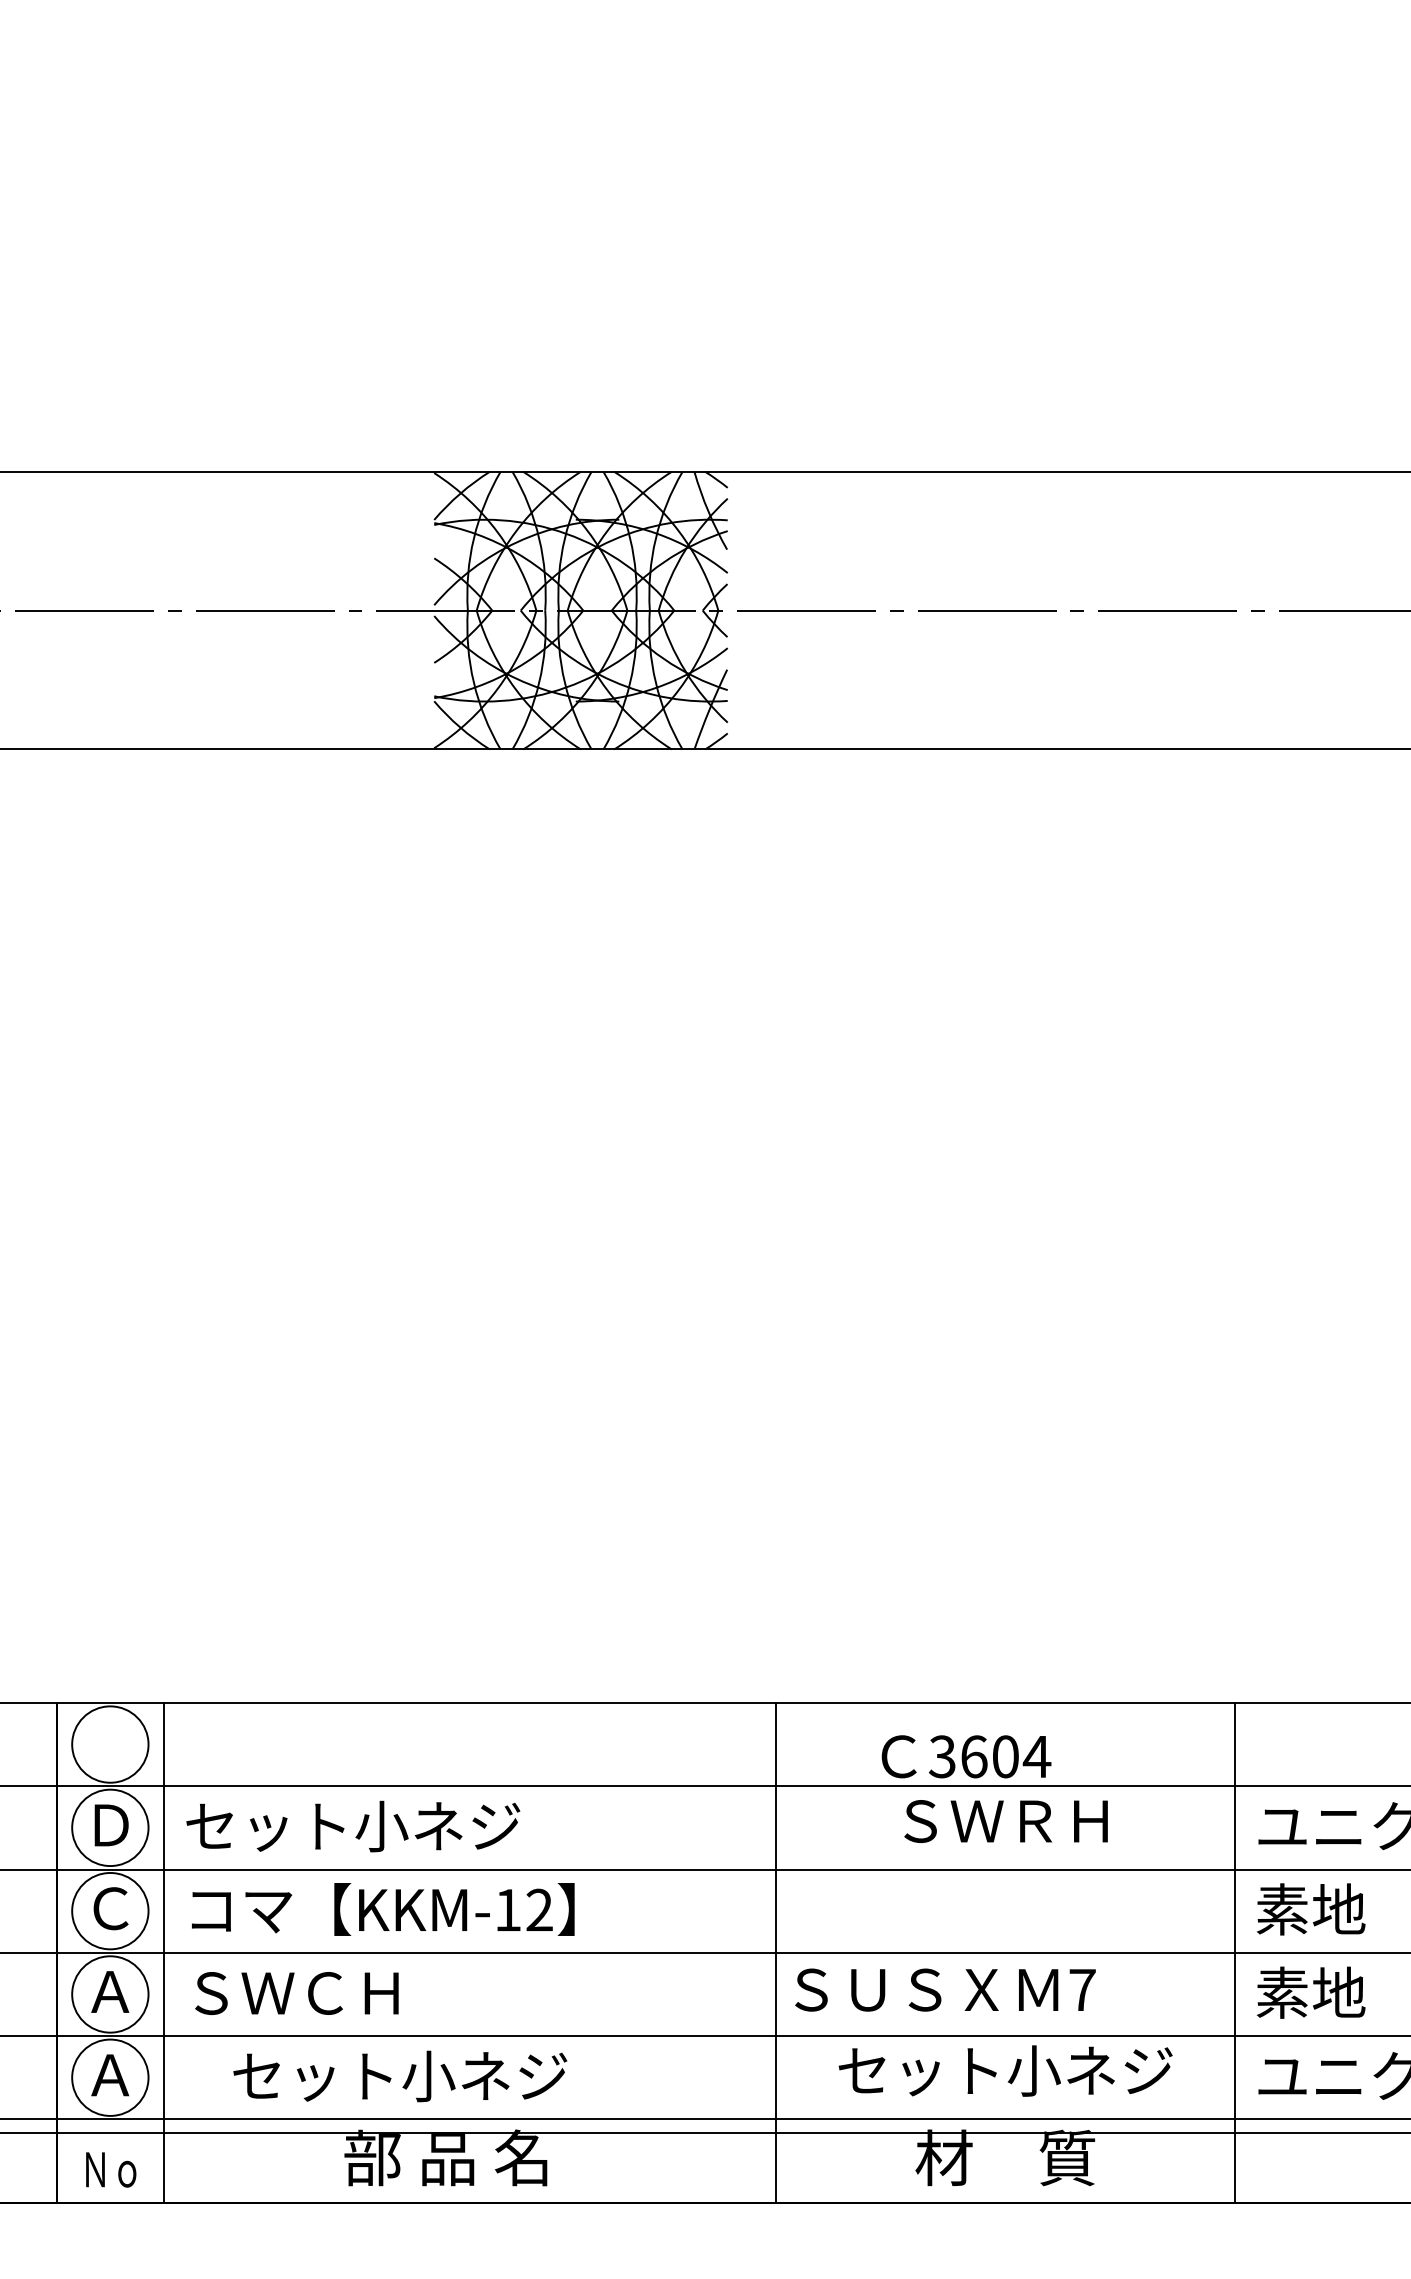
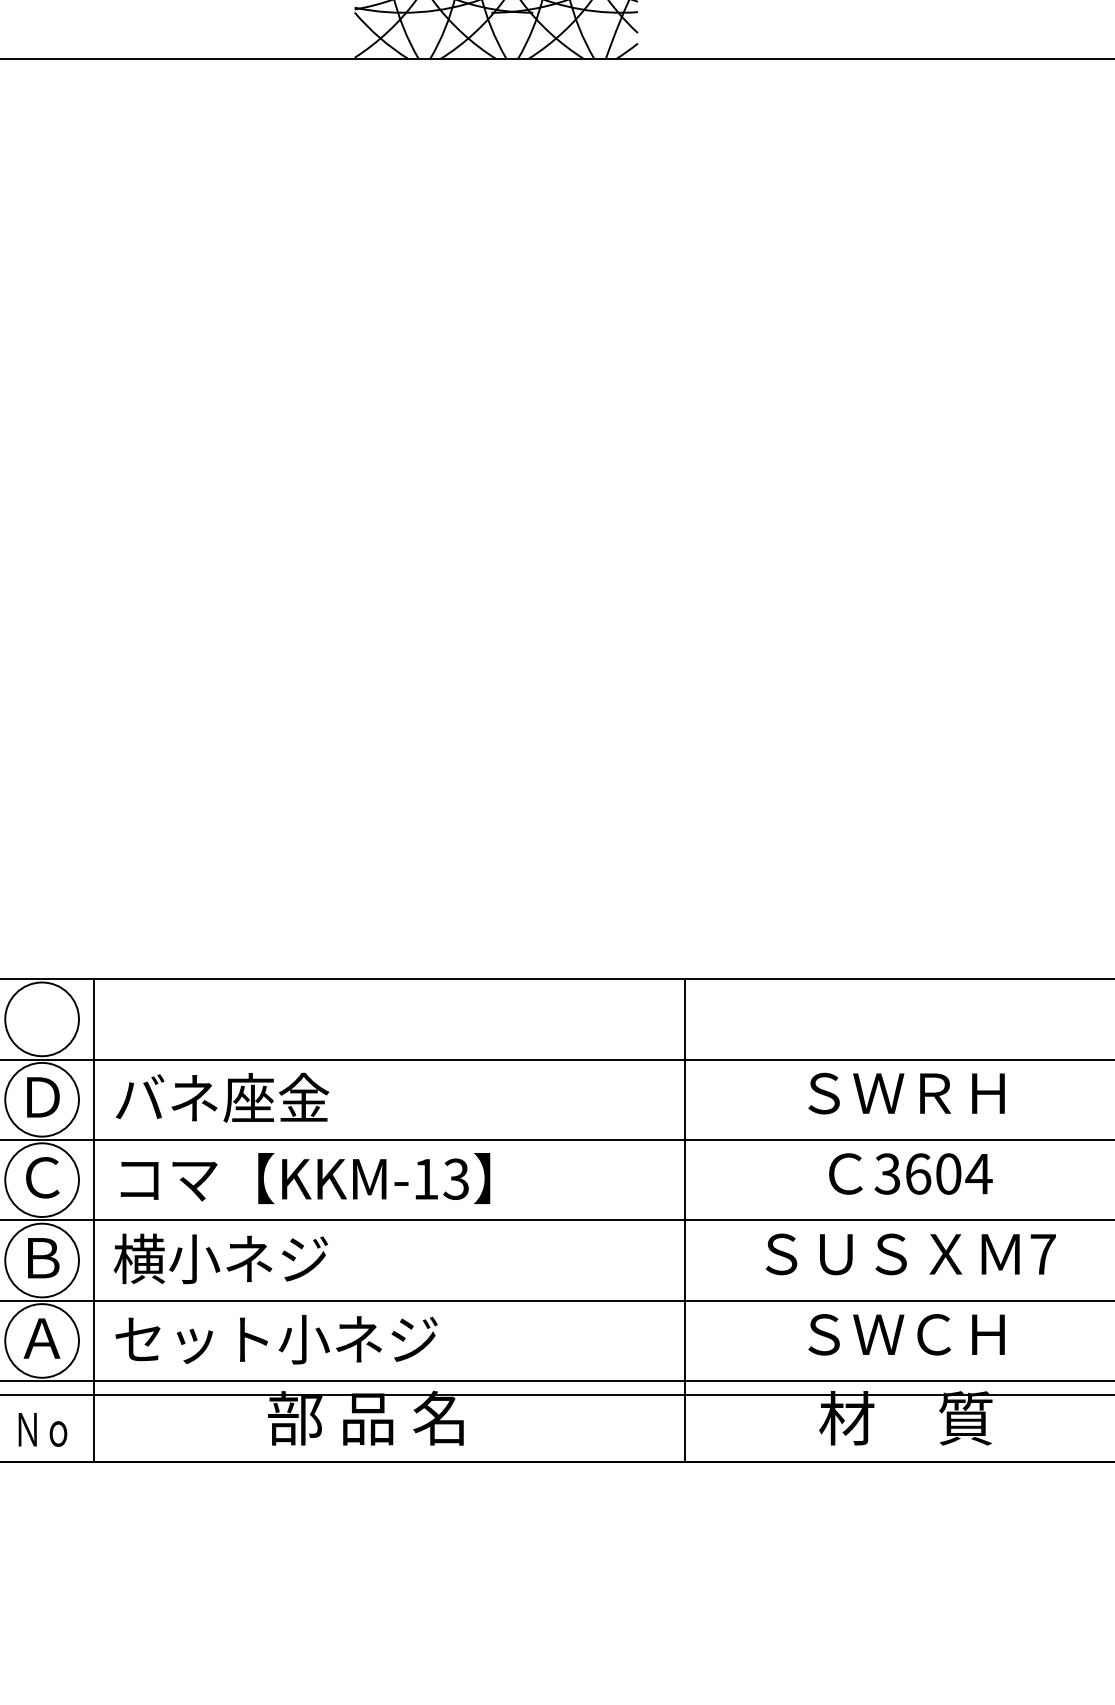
text: (966, 1756) -> (910, 1173), moved
text: (353, 1826) -> (276, 1098), セット小ネジ -> バネ座金
text: (539, 1909) -> (456, 1178), KKM-12 -> KKM-13
text: (945, 1989) -> (910, 1253), moved
text: (110, 1991) -> (42, 1257), Ａ -> Ｂ
text: (295, 1992) -> (220, 1258), ＳＷＣＨ -> 横小ネジ
text: (1005, 2070) -> (906, 1333), セット小ネジ -> ＳＷＣＨ
text: (400, 2076) -> (276, 1339), moved

